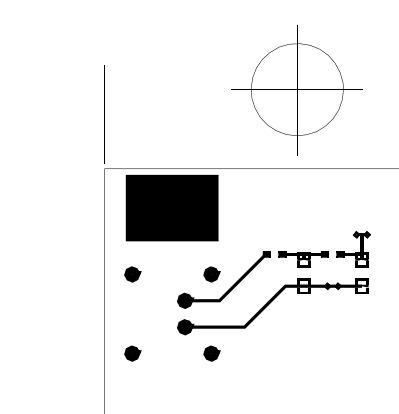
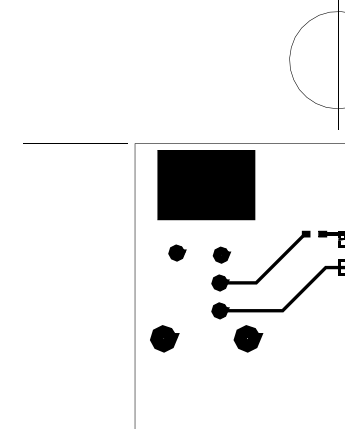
part: (132, 274) -> (177, 253), moved
part: (211, 274) -> (221, 255), moved
part: (132, 353) -> (164, 338), size x1.6
part: (211, 353) -> (247, 338), size x1.6

